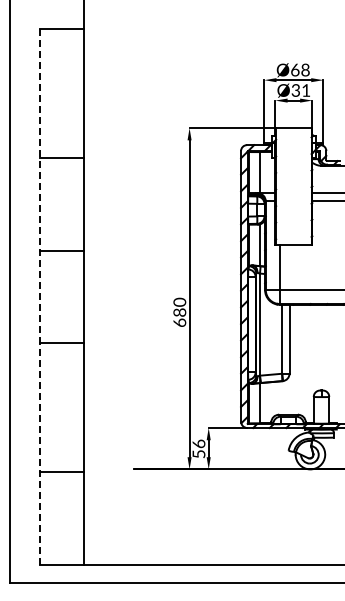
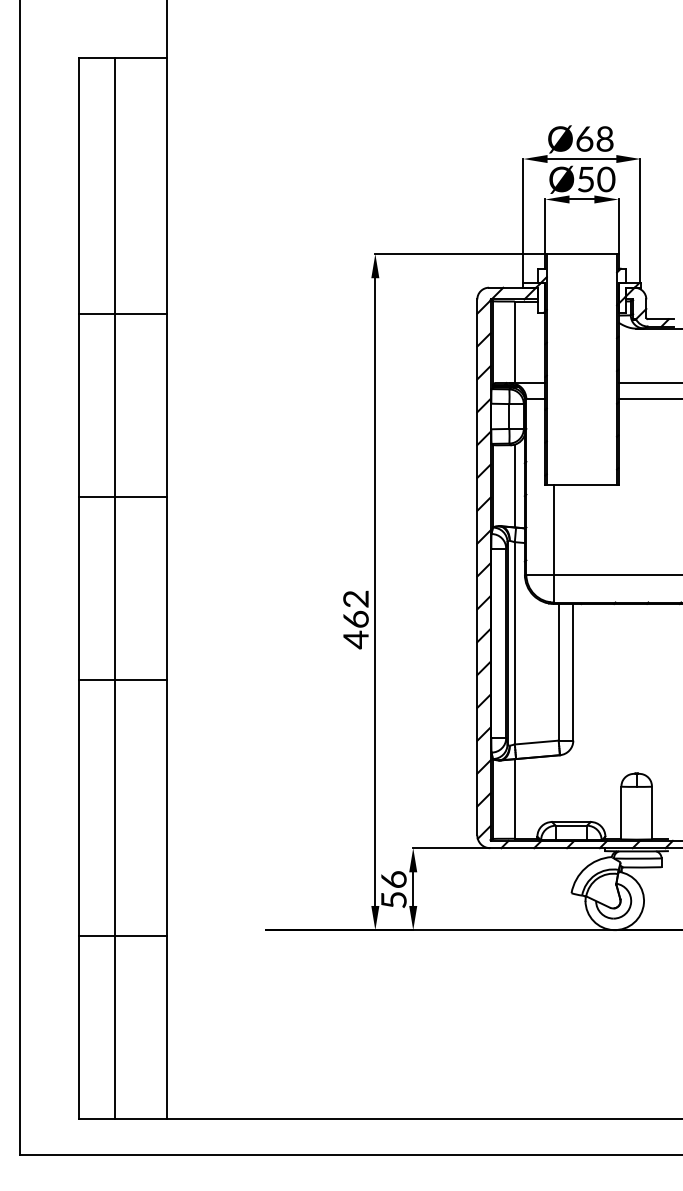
text: (300, 90) -> (595, 179), Ø31 -> Ø50
line: (39, 296) -> (78, 587), dashed -> solid
line: (58, 296) -> (115, 587), added
text: (179, 312) -> (355, 619), 680 -> 462

